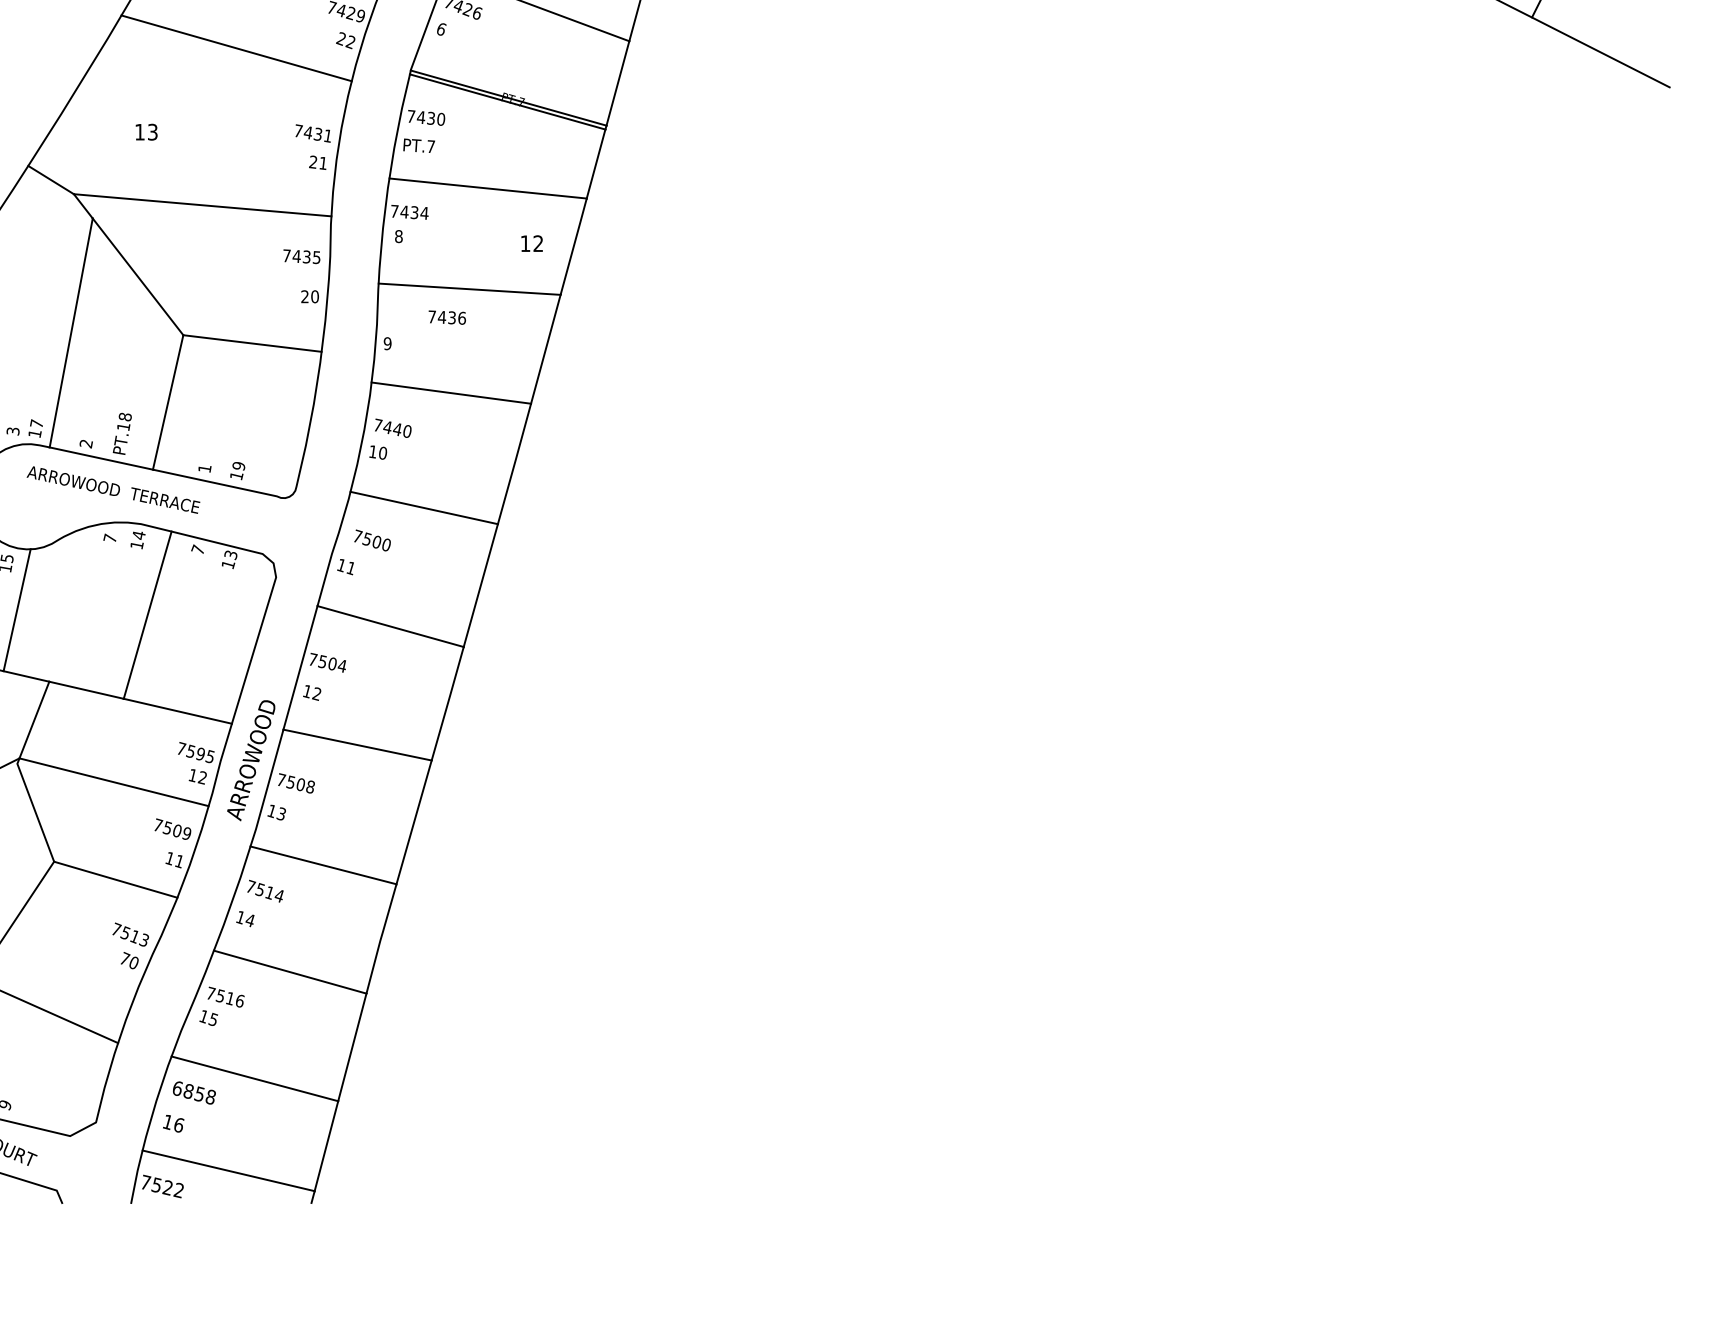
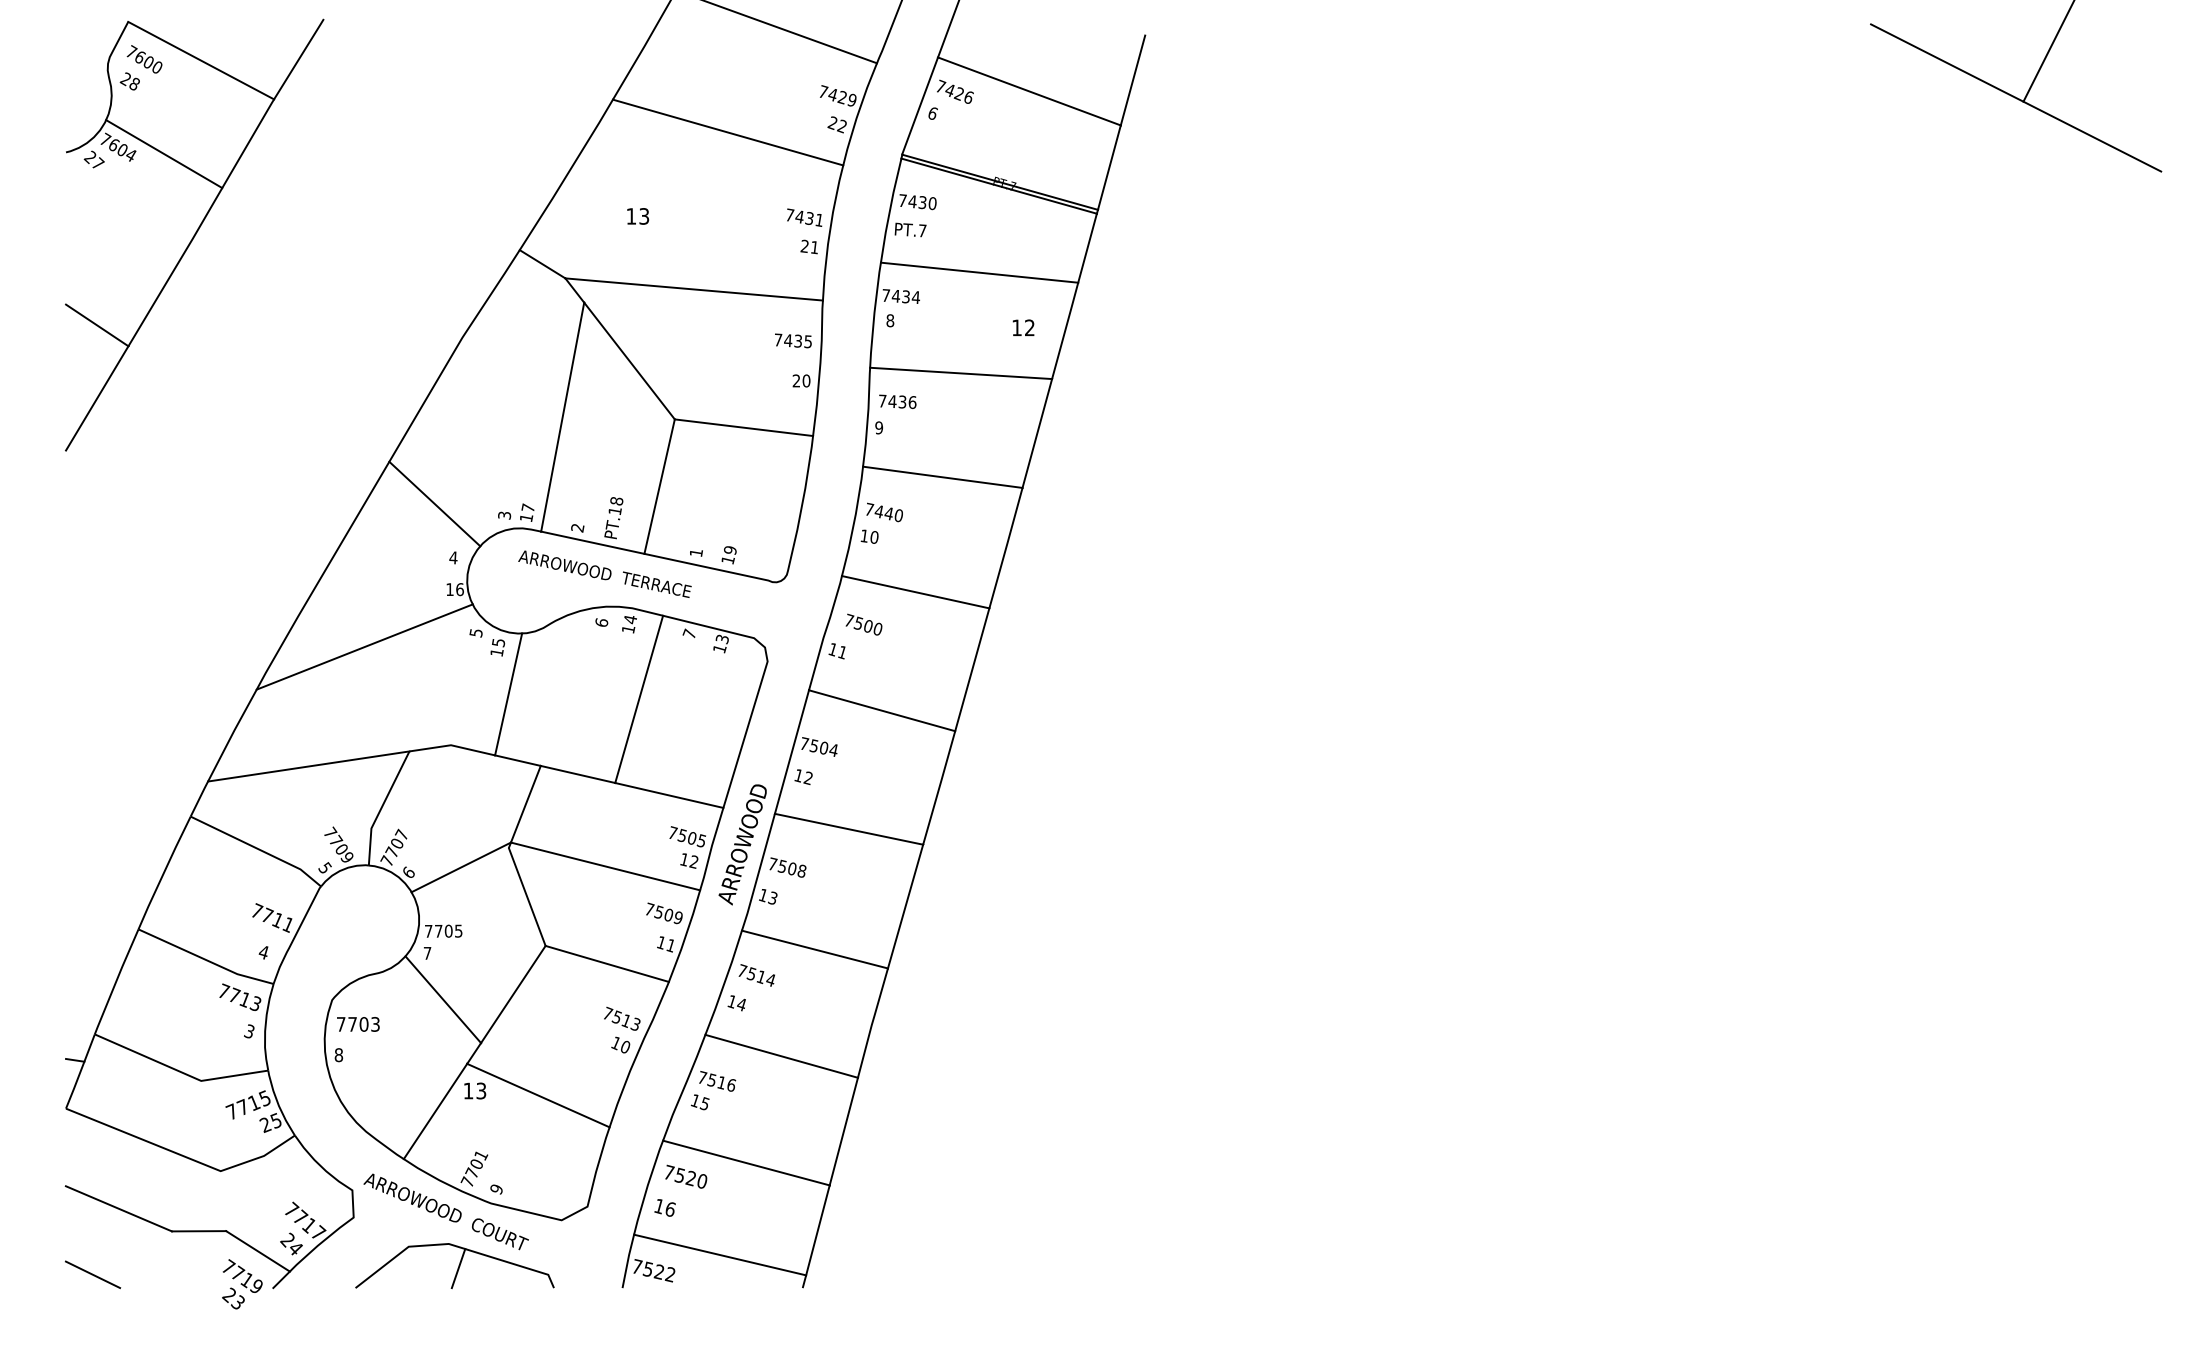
text: (447, 317) -> (897, 401), moved
text: (110, 537) -> (601, 621), 7 -> 6
text: (200, 754) -> (691, 838), 7595 -> 7505
text: (125, 959) -> (616, 1043), 70 -> 10
text: (194, 1092) -> (685, 1176), 6858 -> 7520

